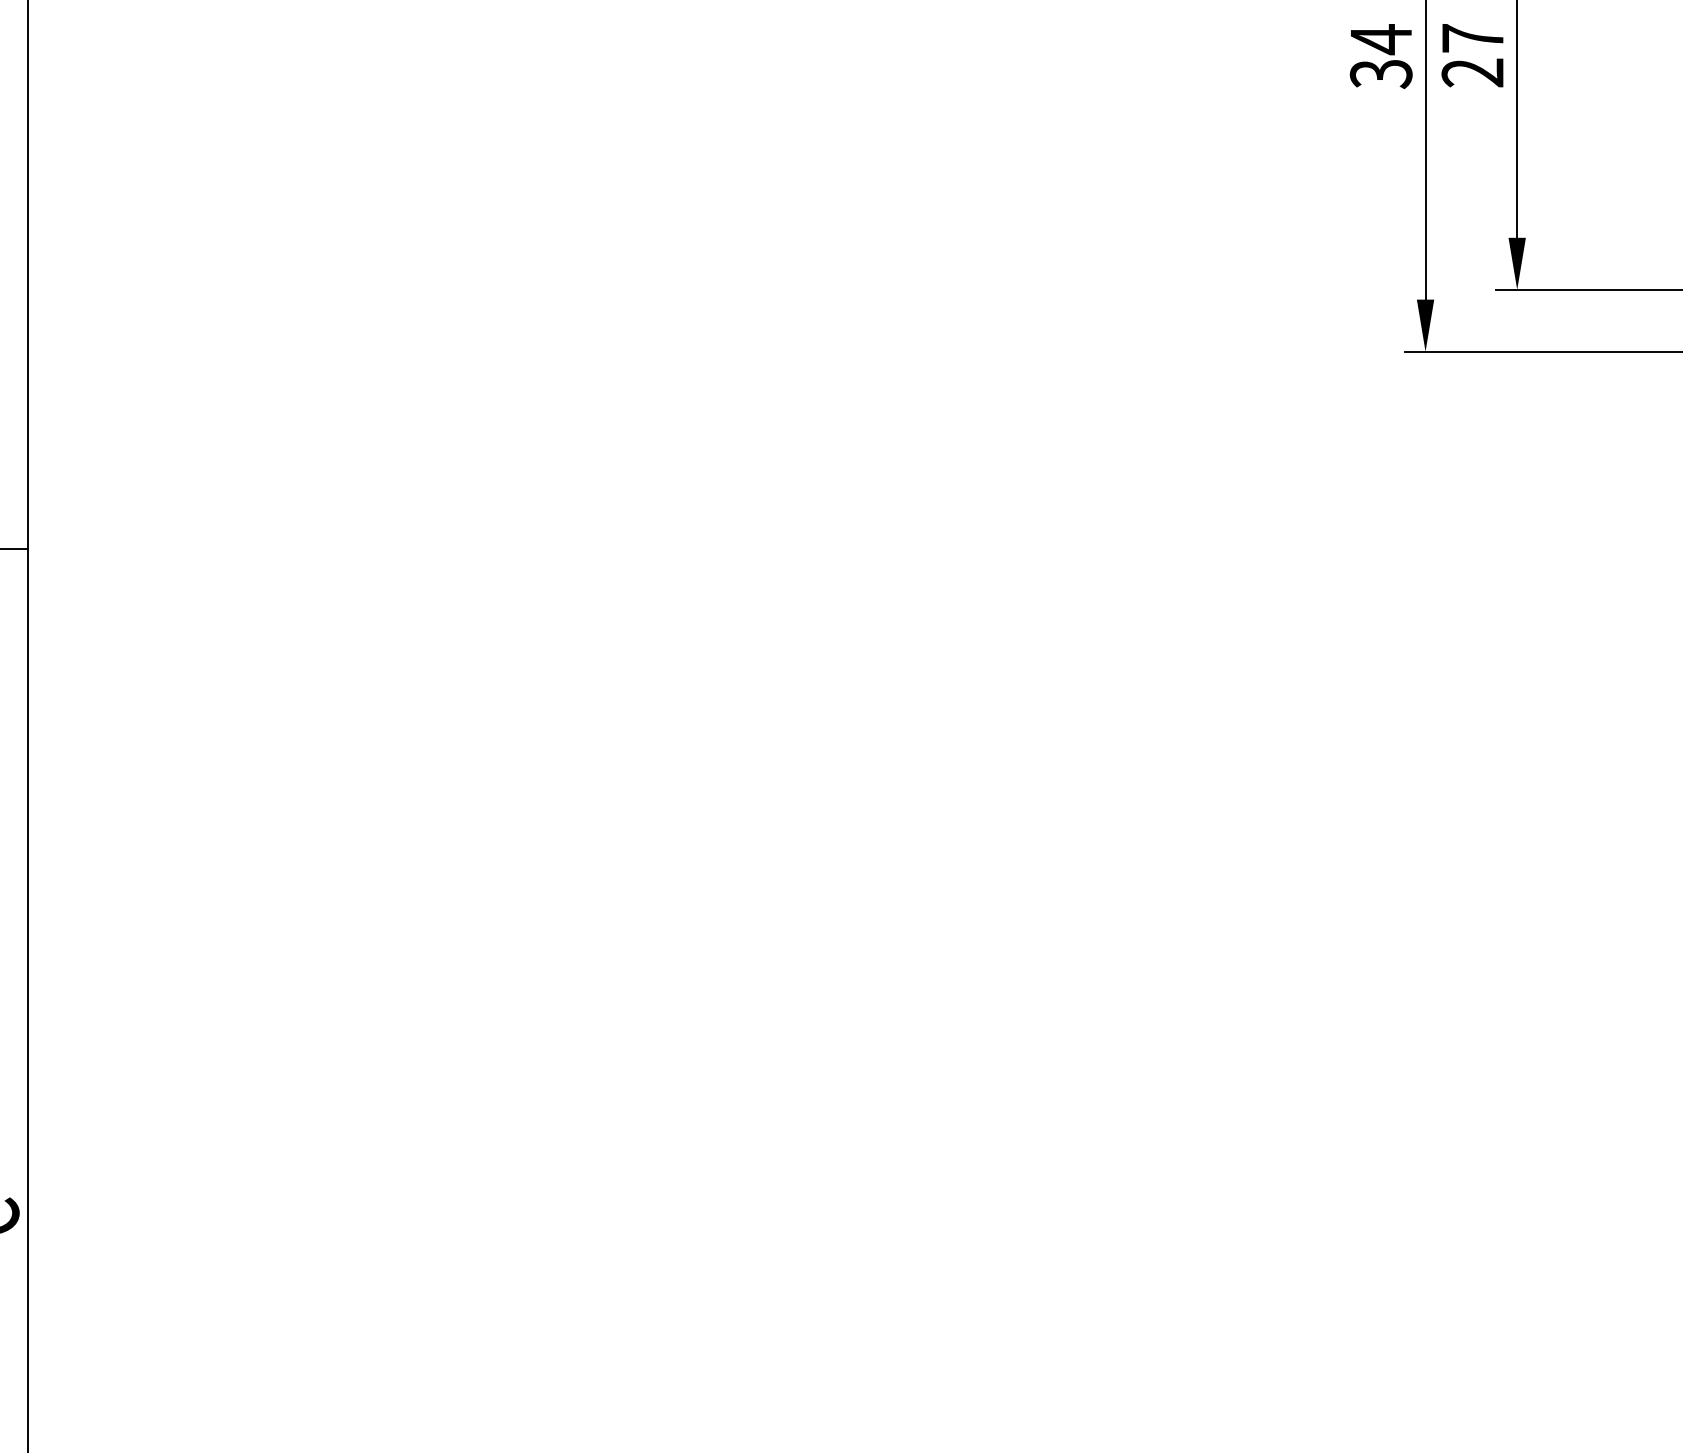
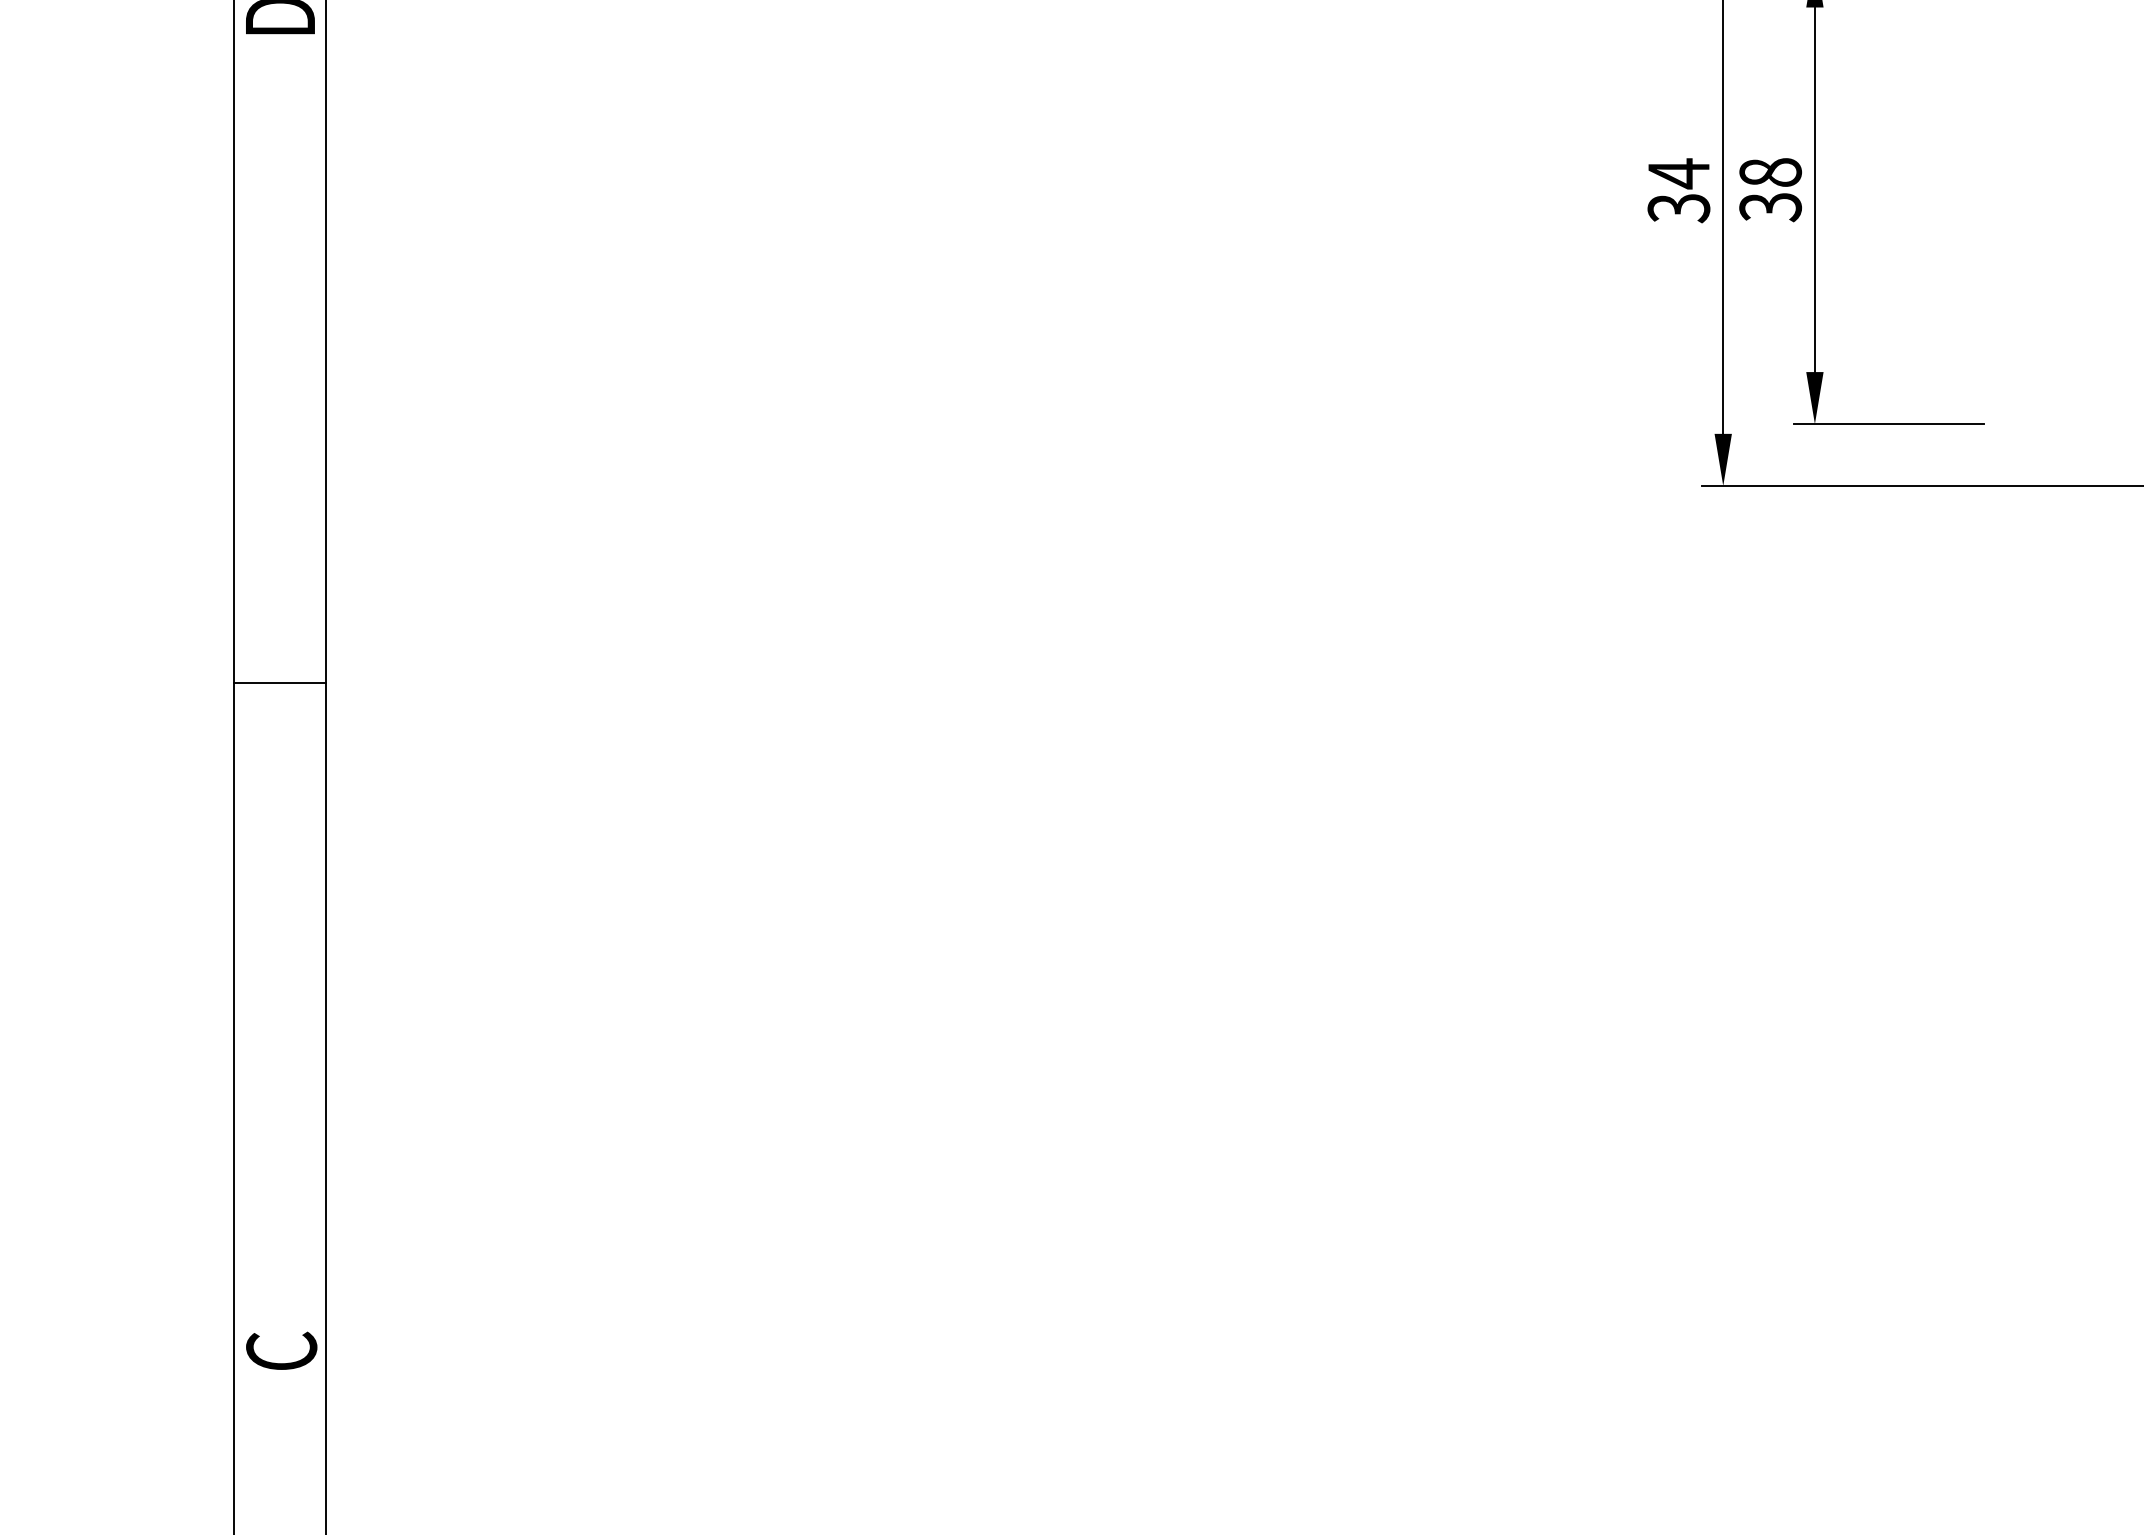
text: (1472, 56) -> (1770, 190), 27 -> 38

